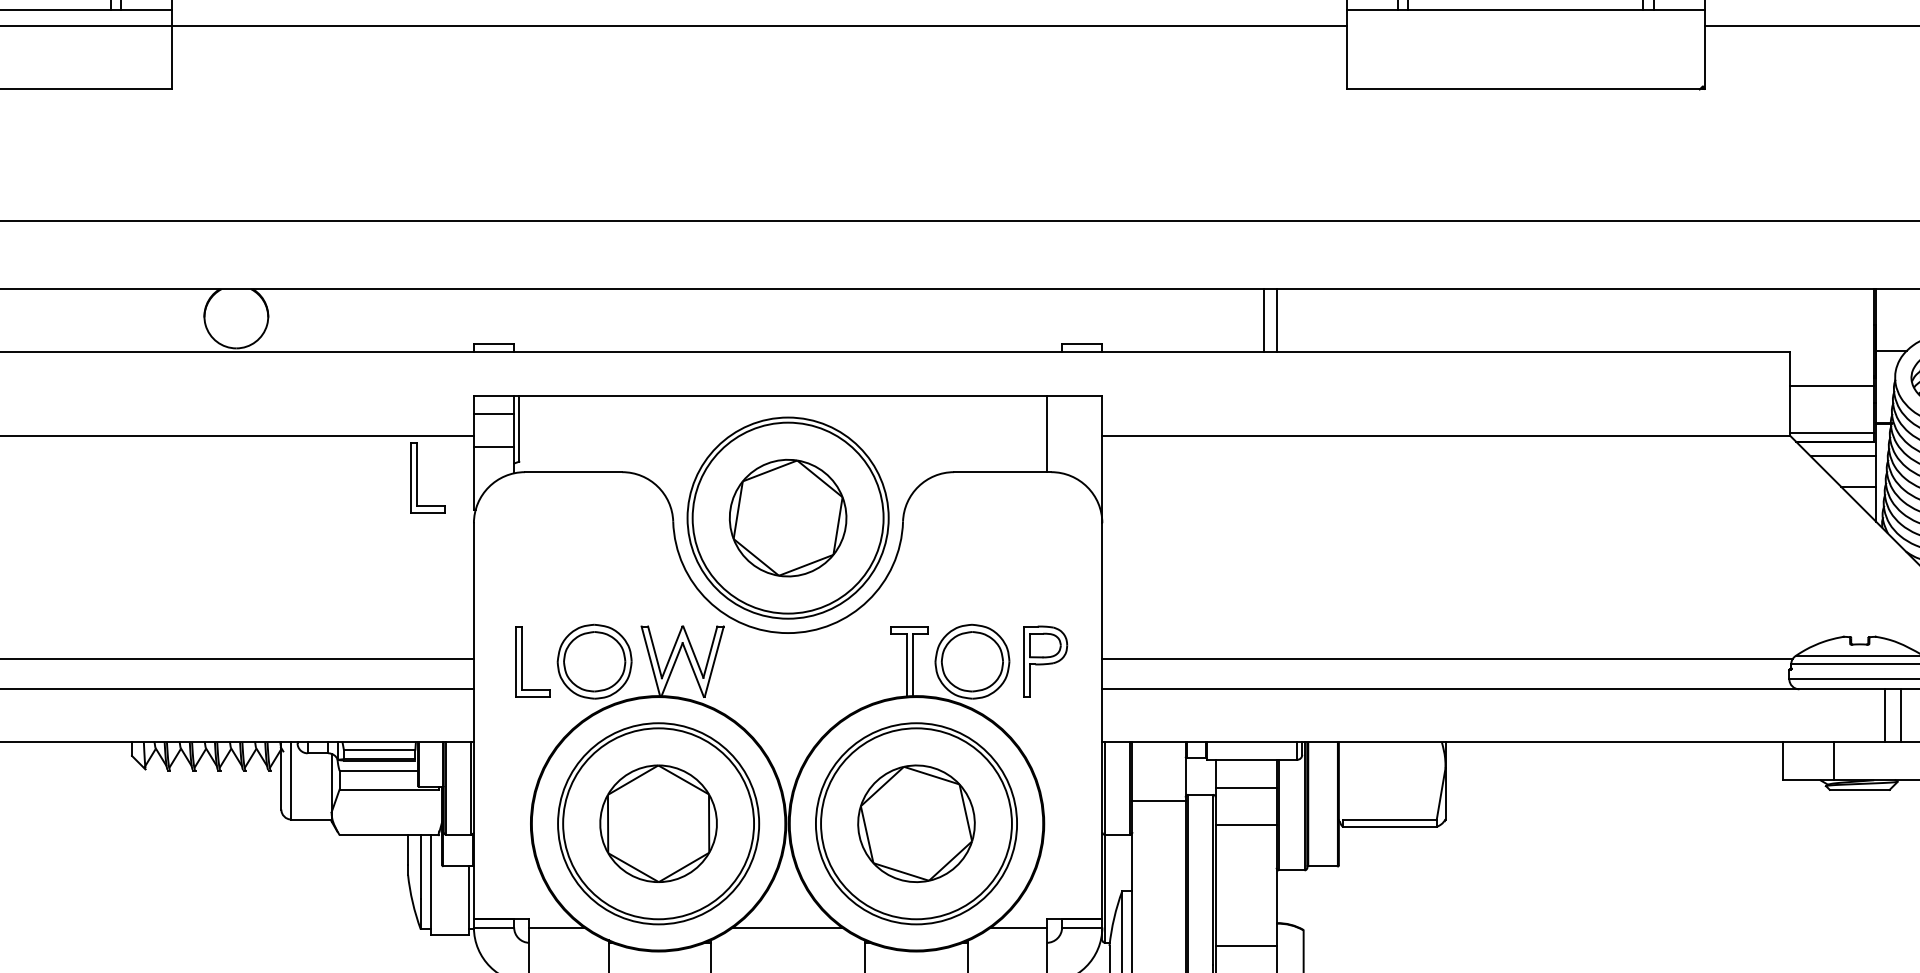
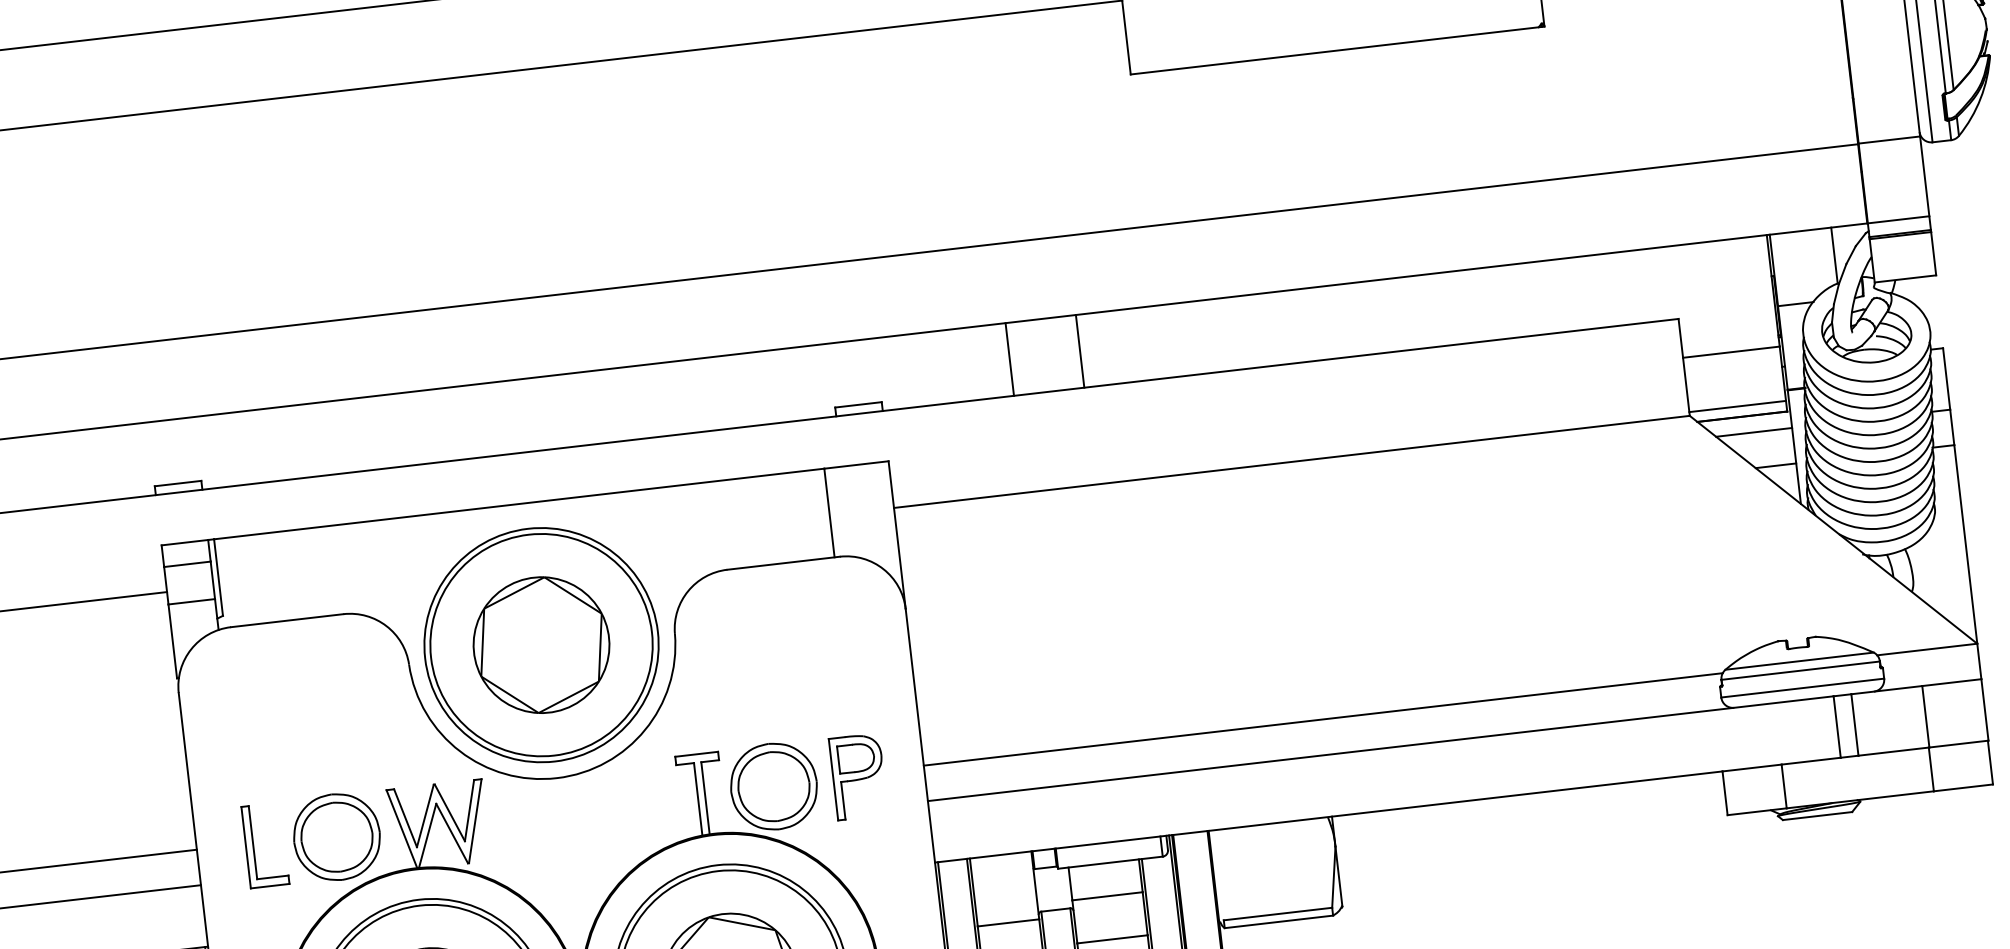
line: (1263, 320) -> (1009, 359), moved
part: (417, 477) -> (107, 647), removed

